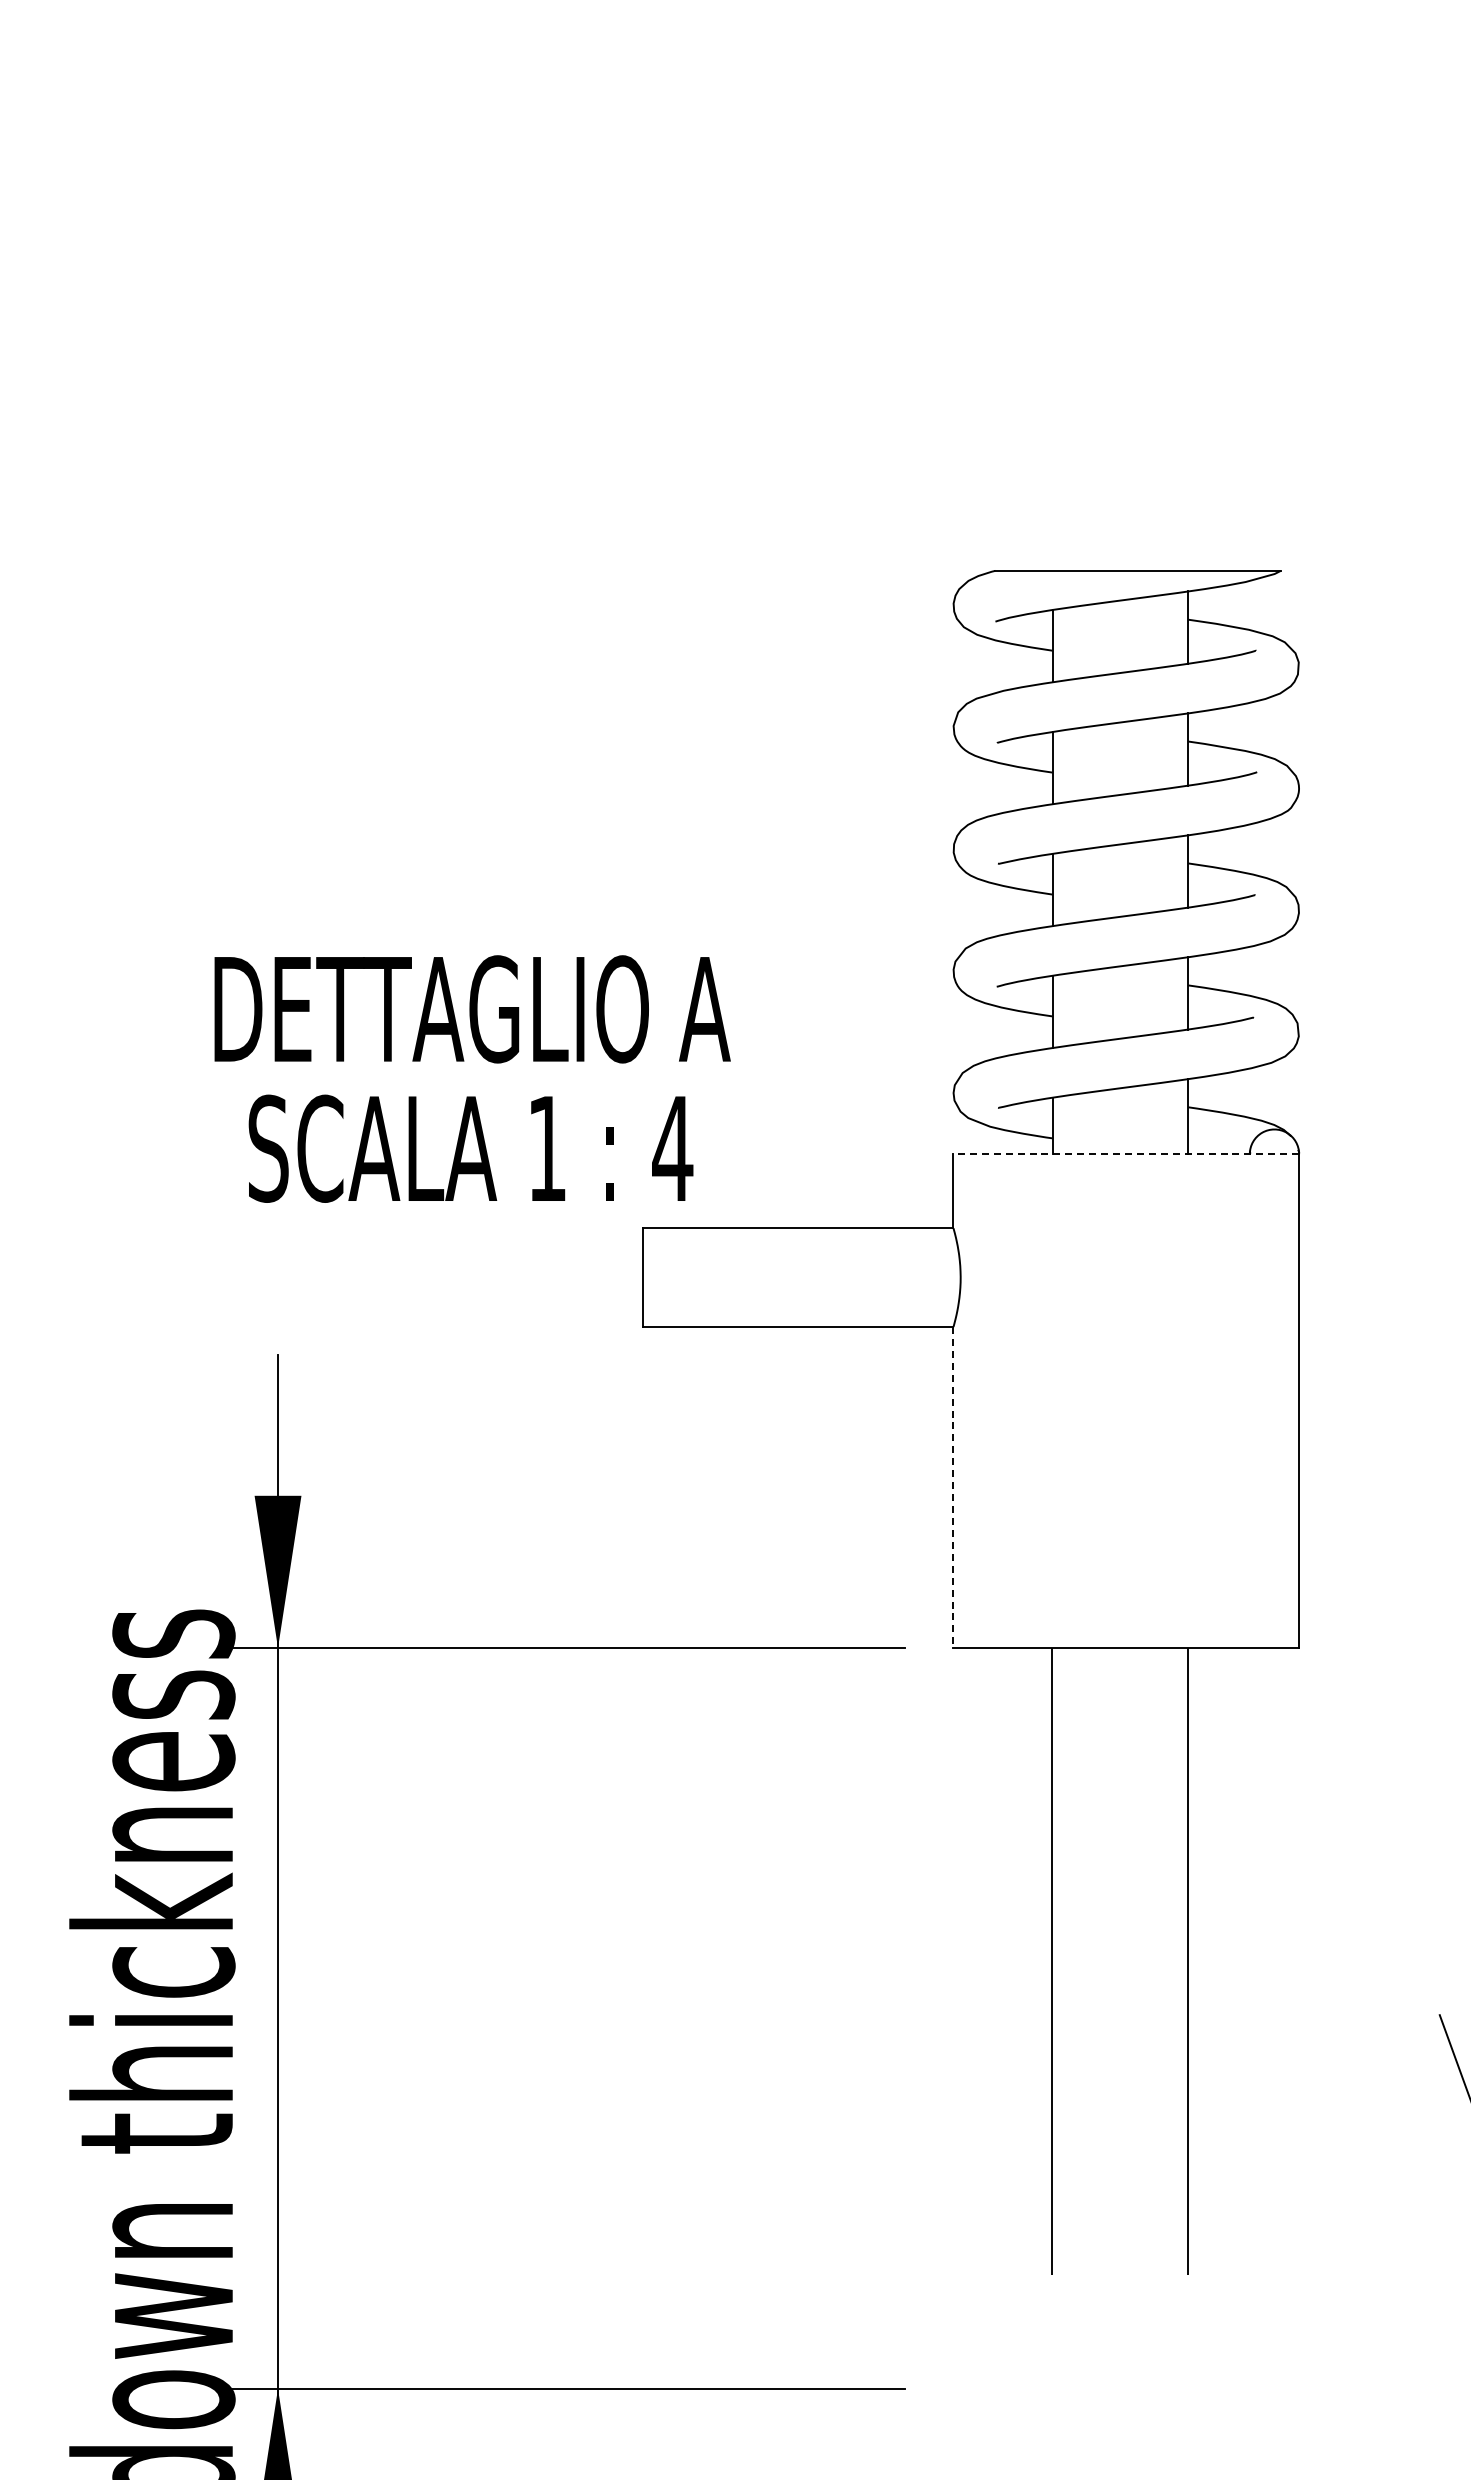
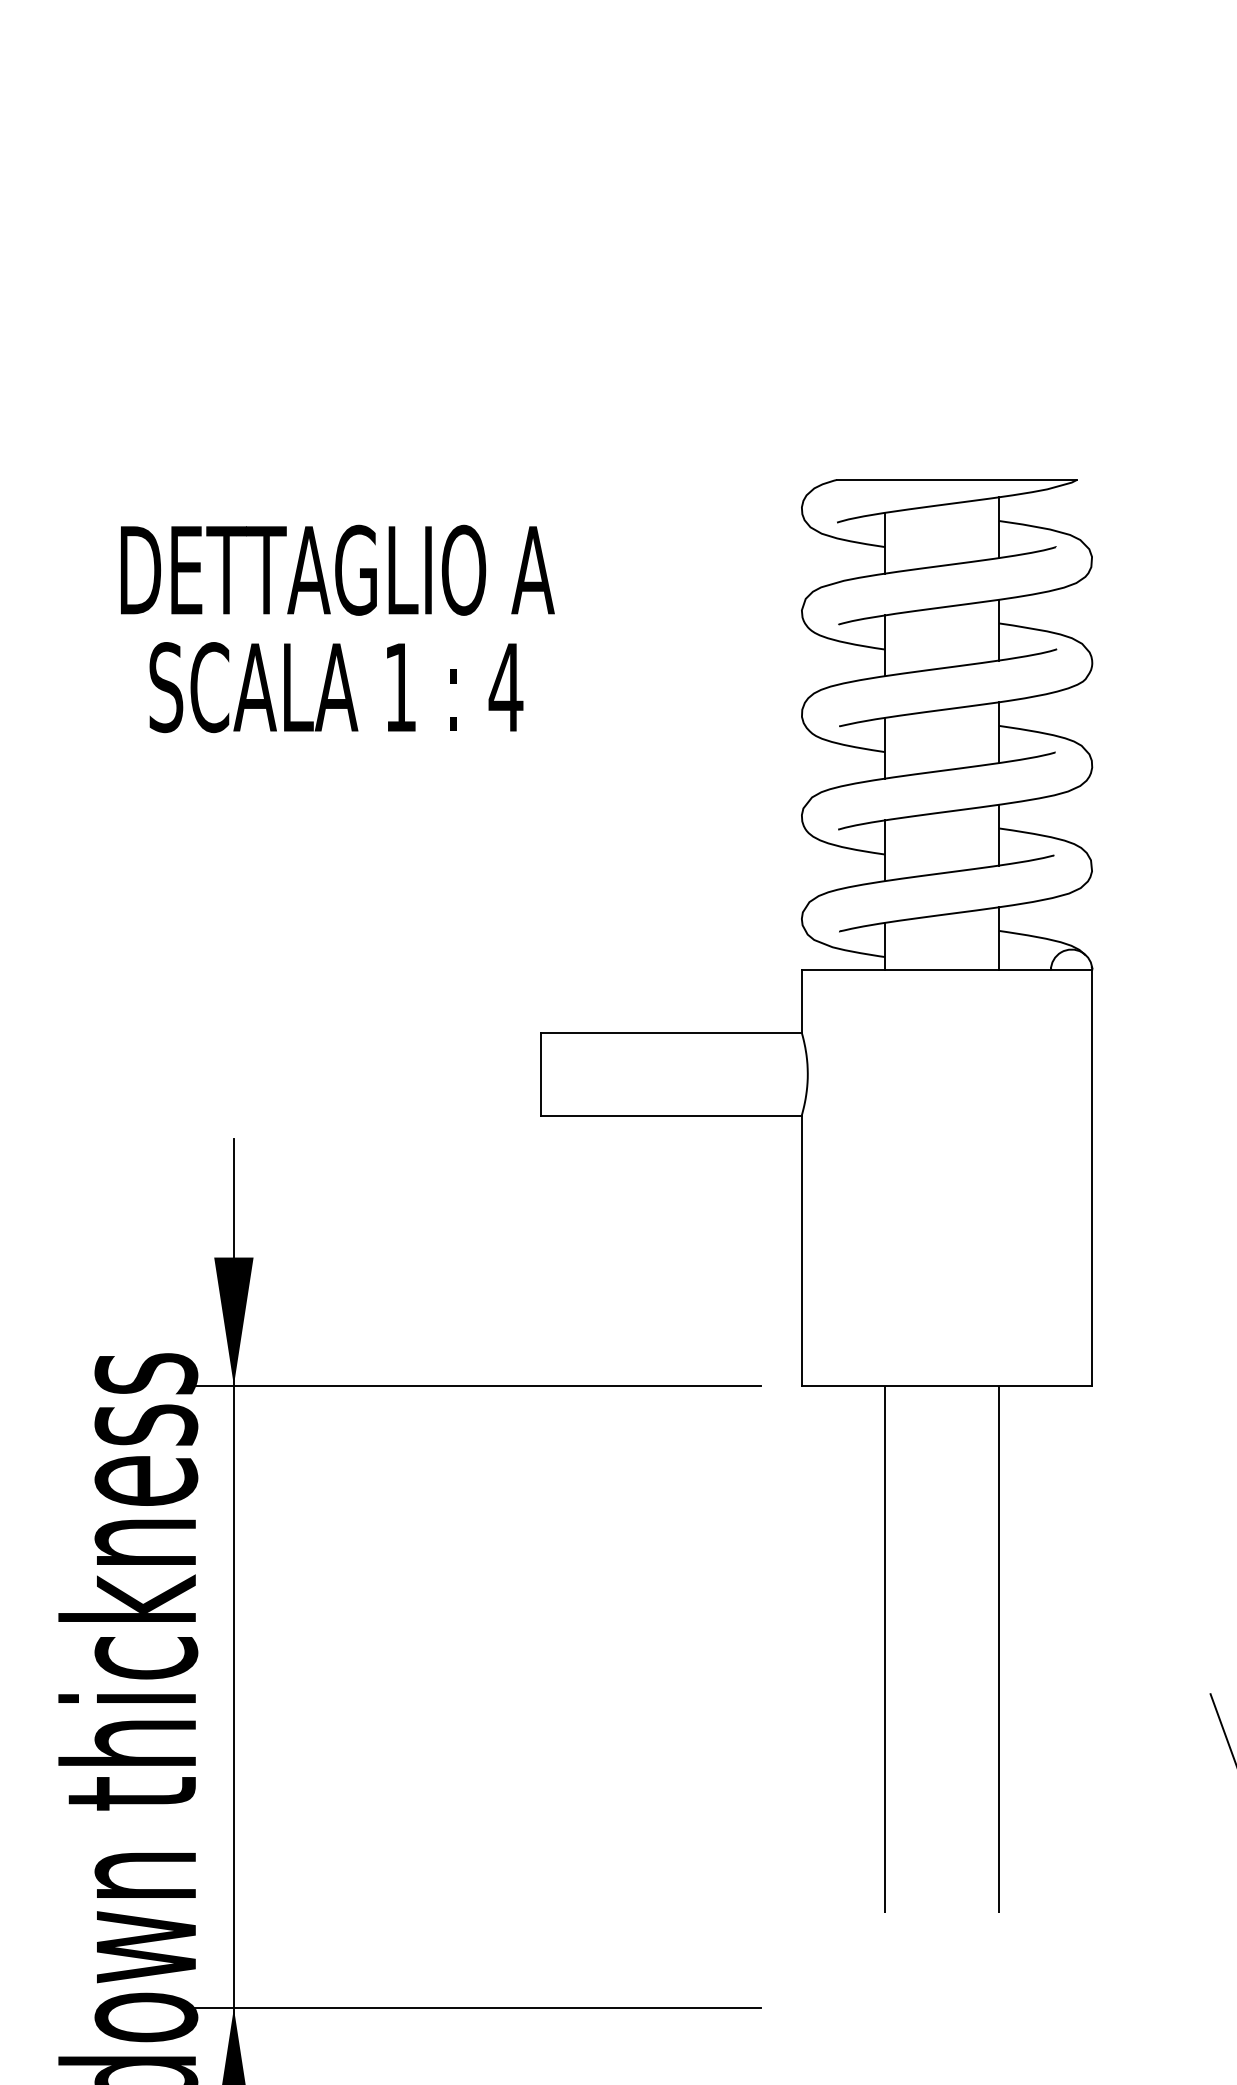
text: (472, 1078) -> (337, 628), moved
line: (1126, 1154) -> (947, 970), dashed -> solid
line: (953, 1487) -> (801, 1250), dashed -> solid

